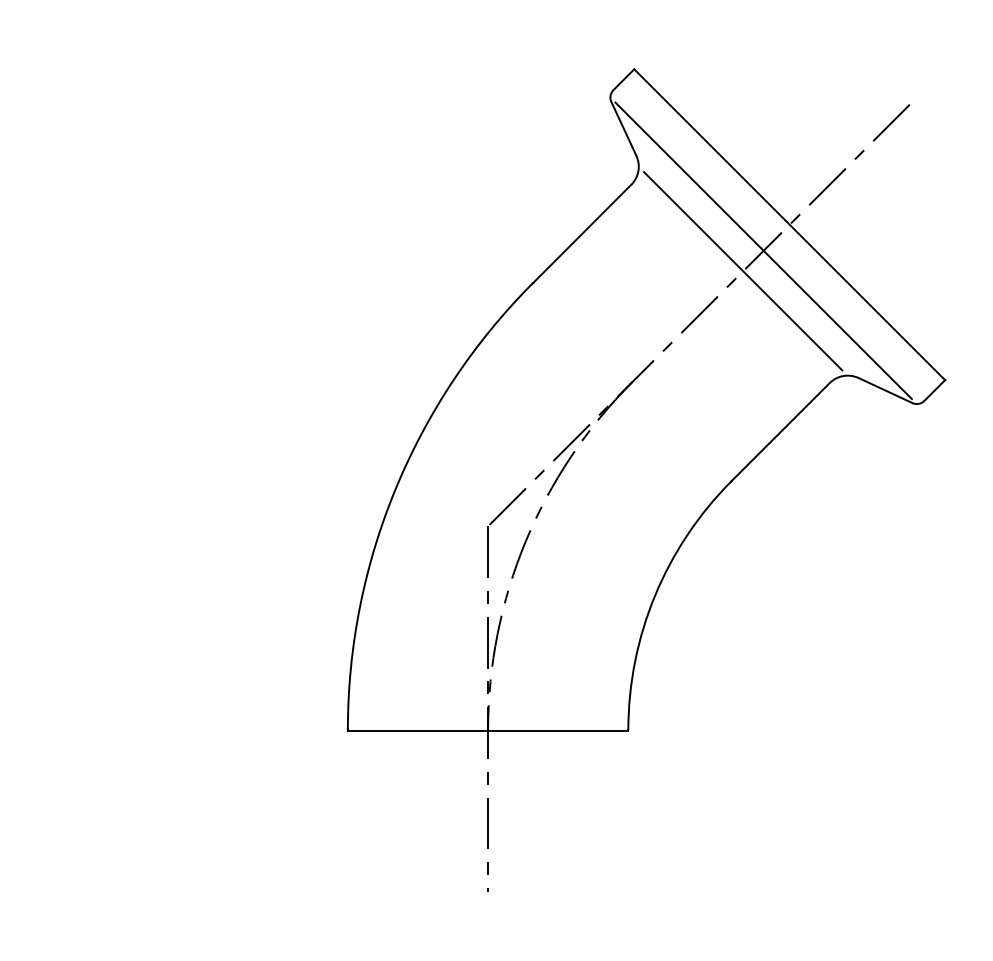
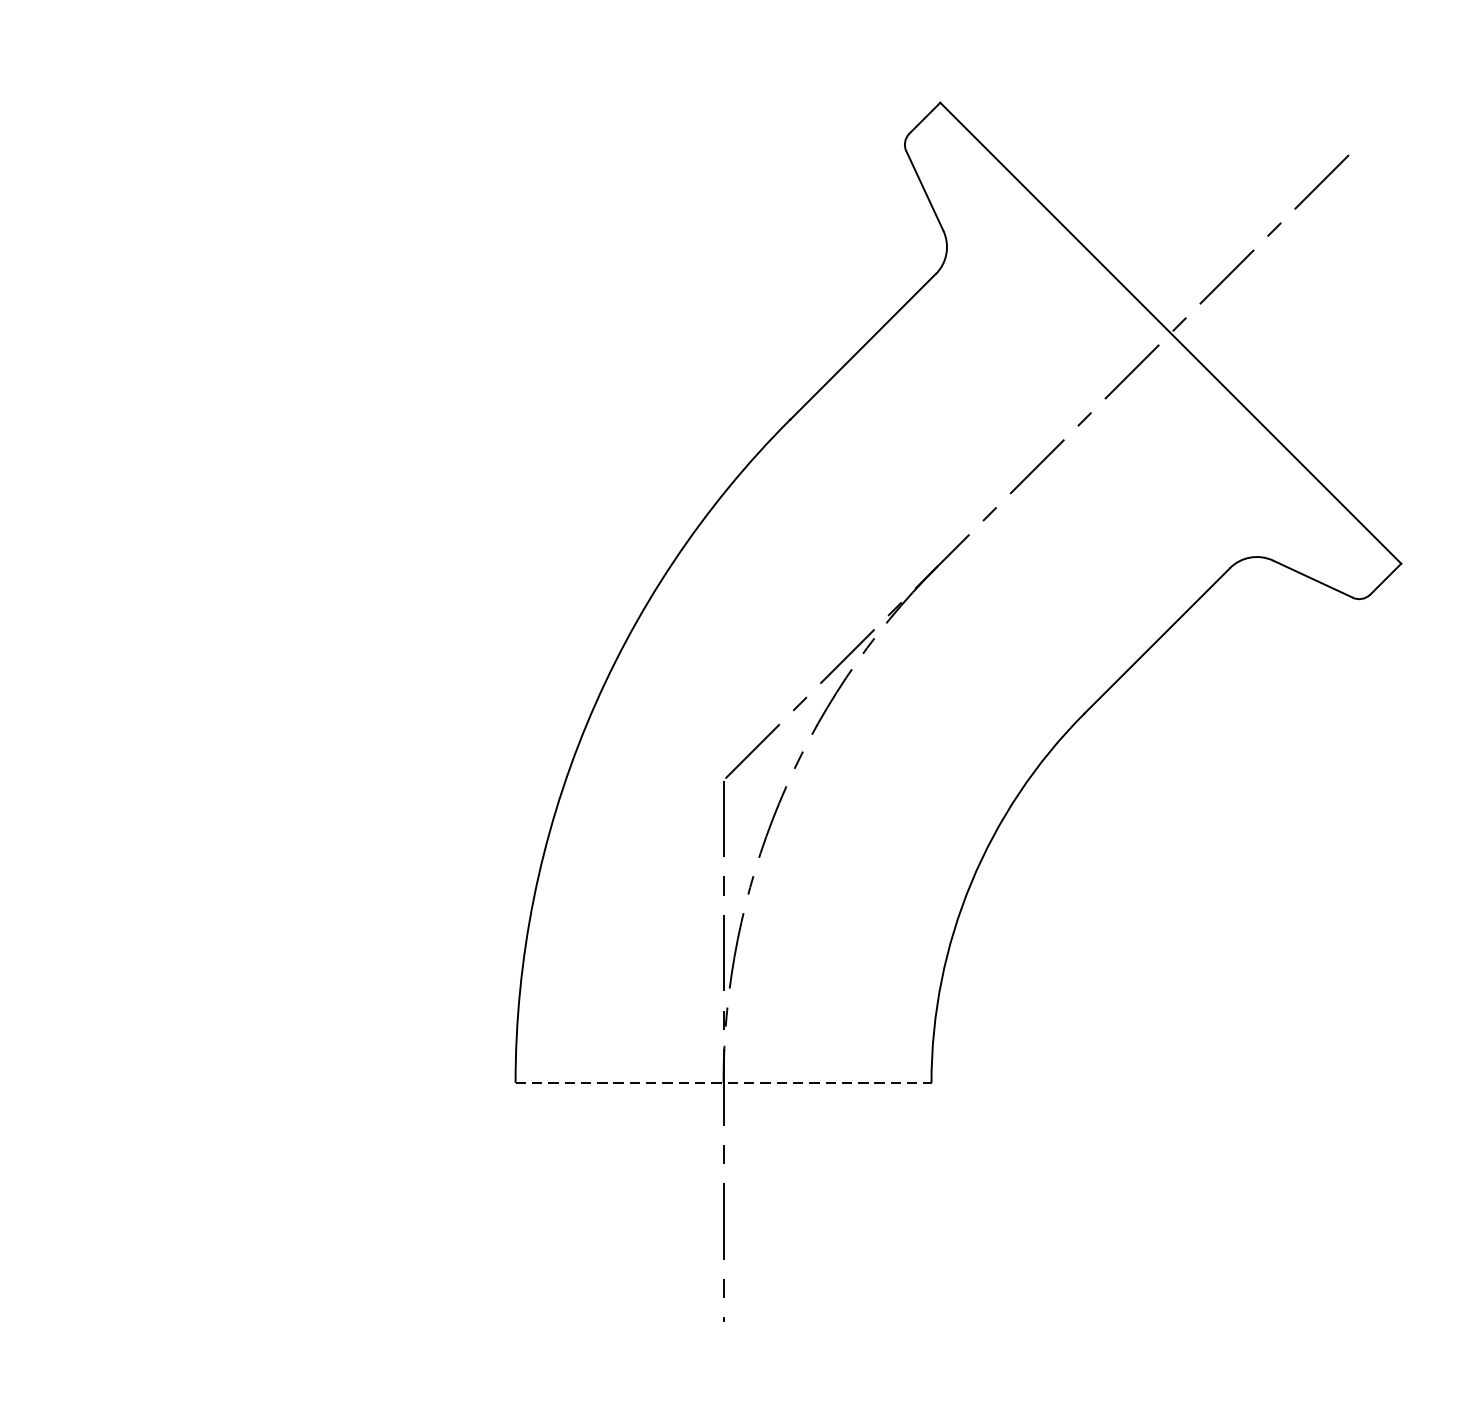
line: (763, 250) -> (1131, 371), removed
line: (742, 271) -> (1100, 402), removed
line: (488, 730) -> (724, 1083), solid -> dashed

